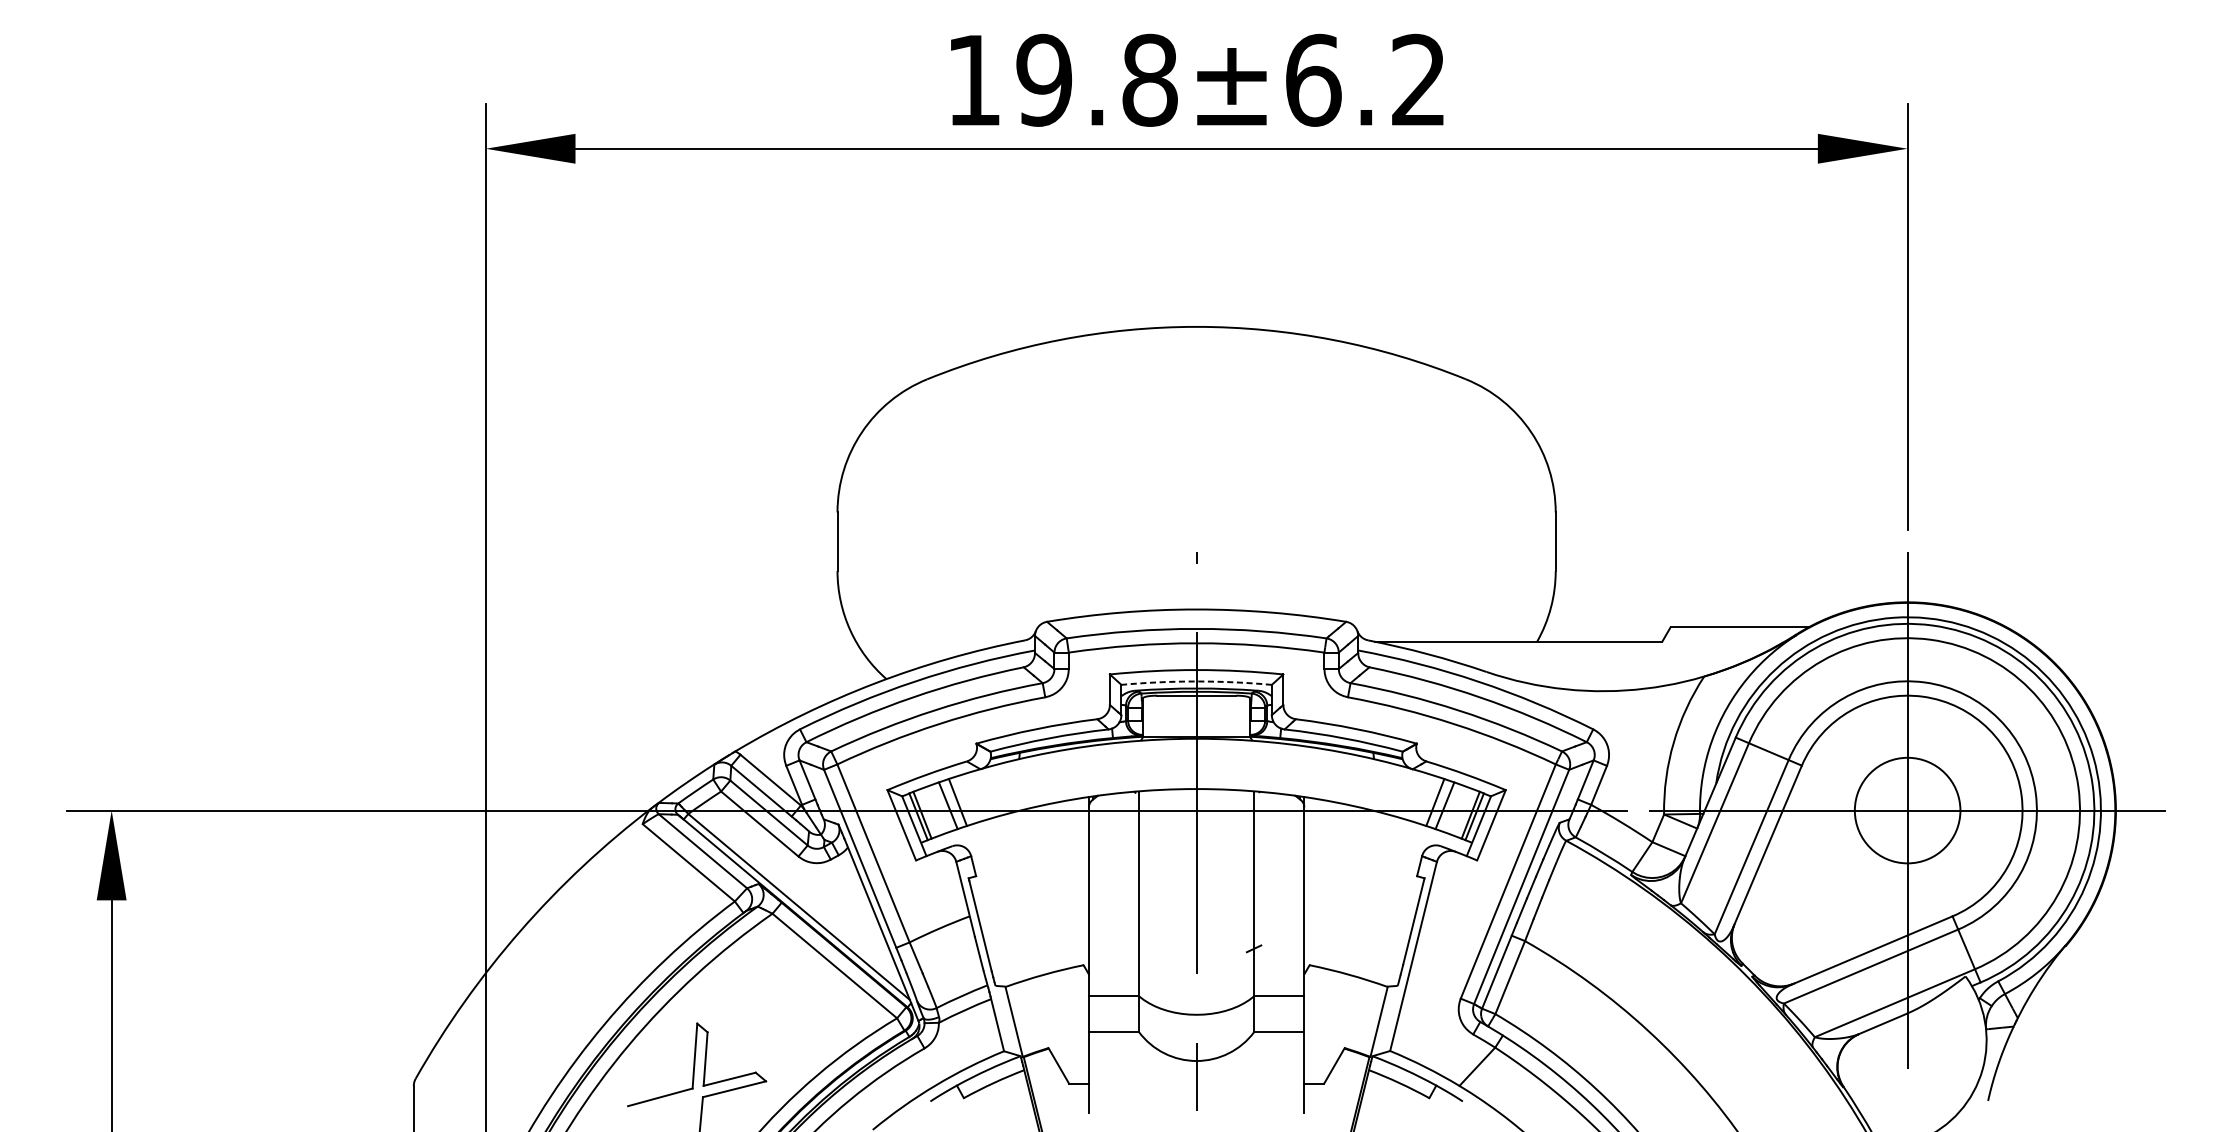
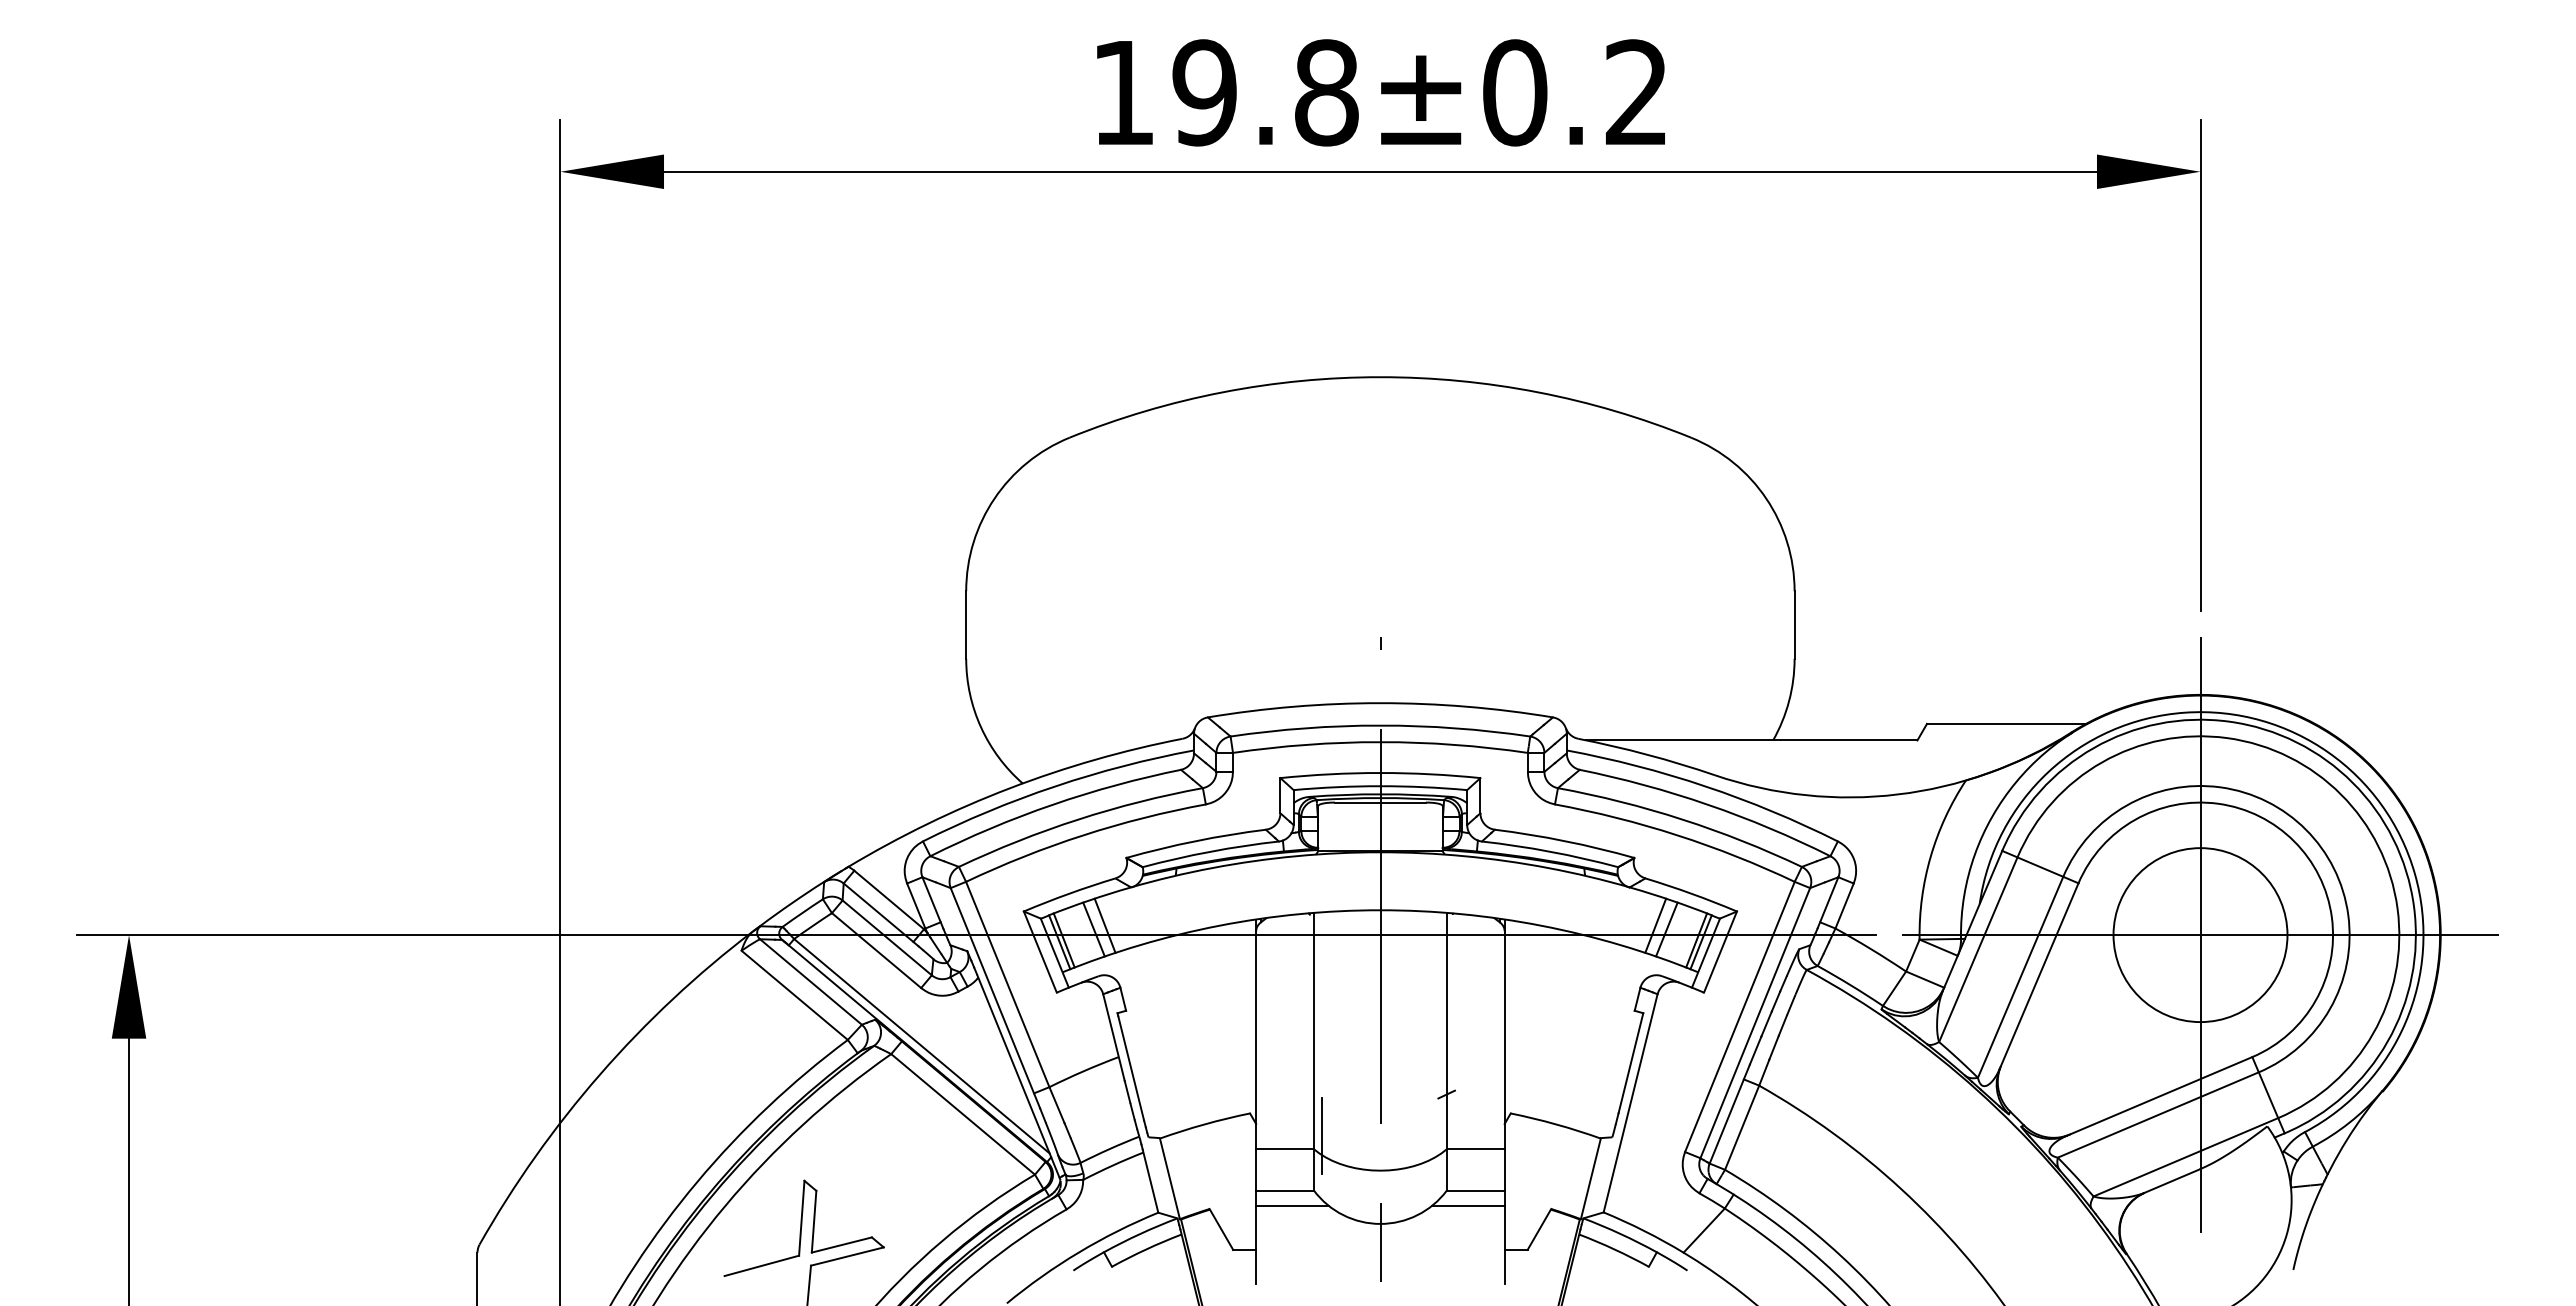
text: (1313, 80) -> (1515, 92), 19.8±6.2 -> 19.8±0.2
arc: (1196, 681) -> (1380, 786), dashed -> solid
circle: (1907, 810) -> (2200, 935), size x1.43
line: (1146, 985) -> (1322, 1136), added
line: (1120, 1045) -> (1292, 1205), added
line: (1272, 1045) -> (1468, 1205), added

